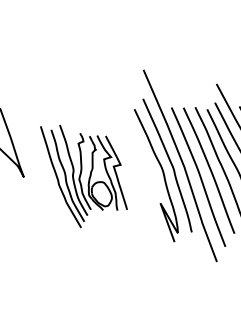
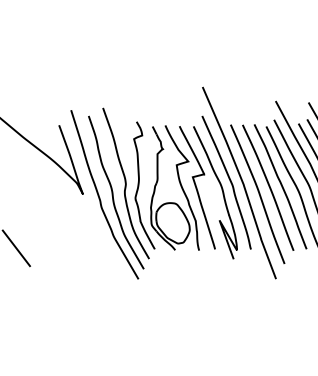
part: (83, 176) -> (142, 193), size x1.67

